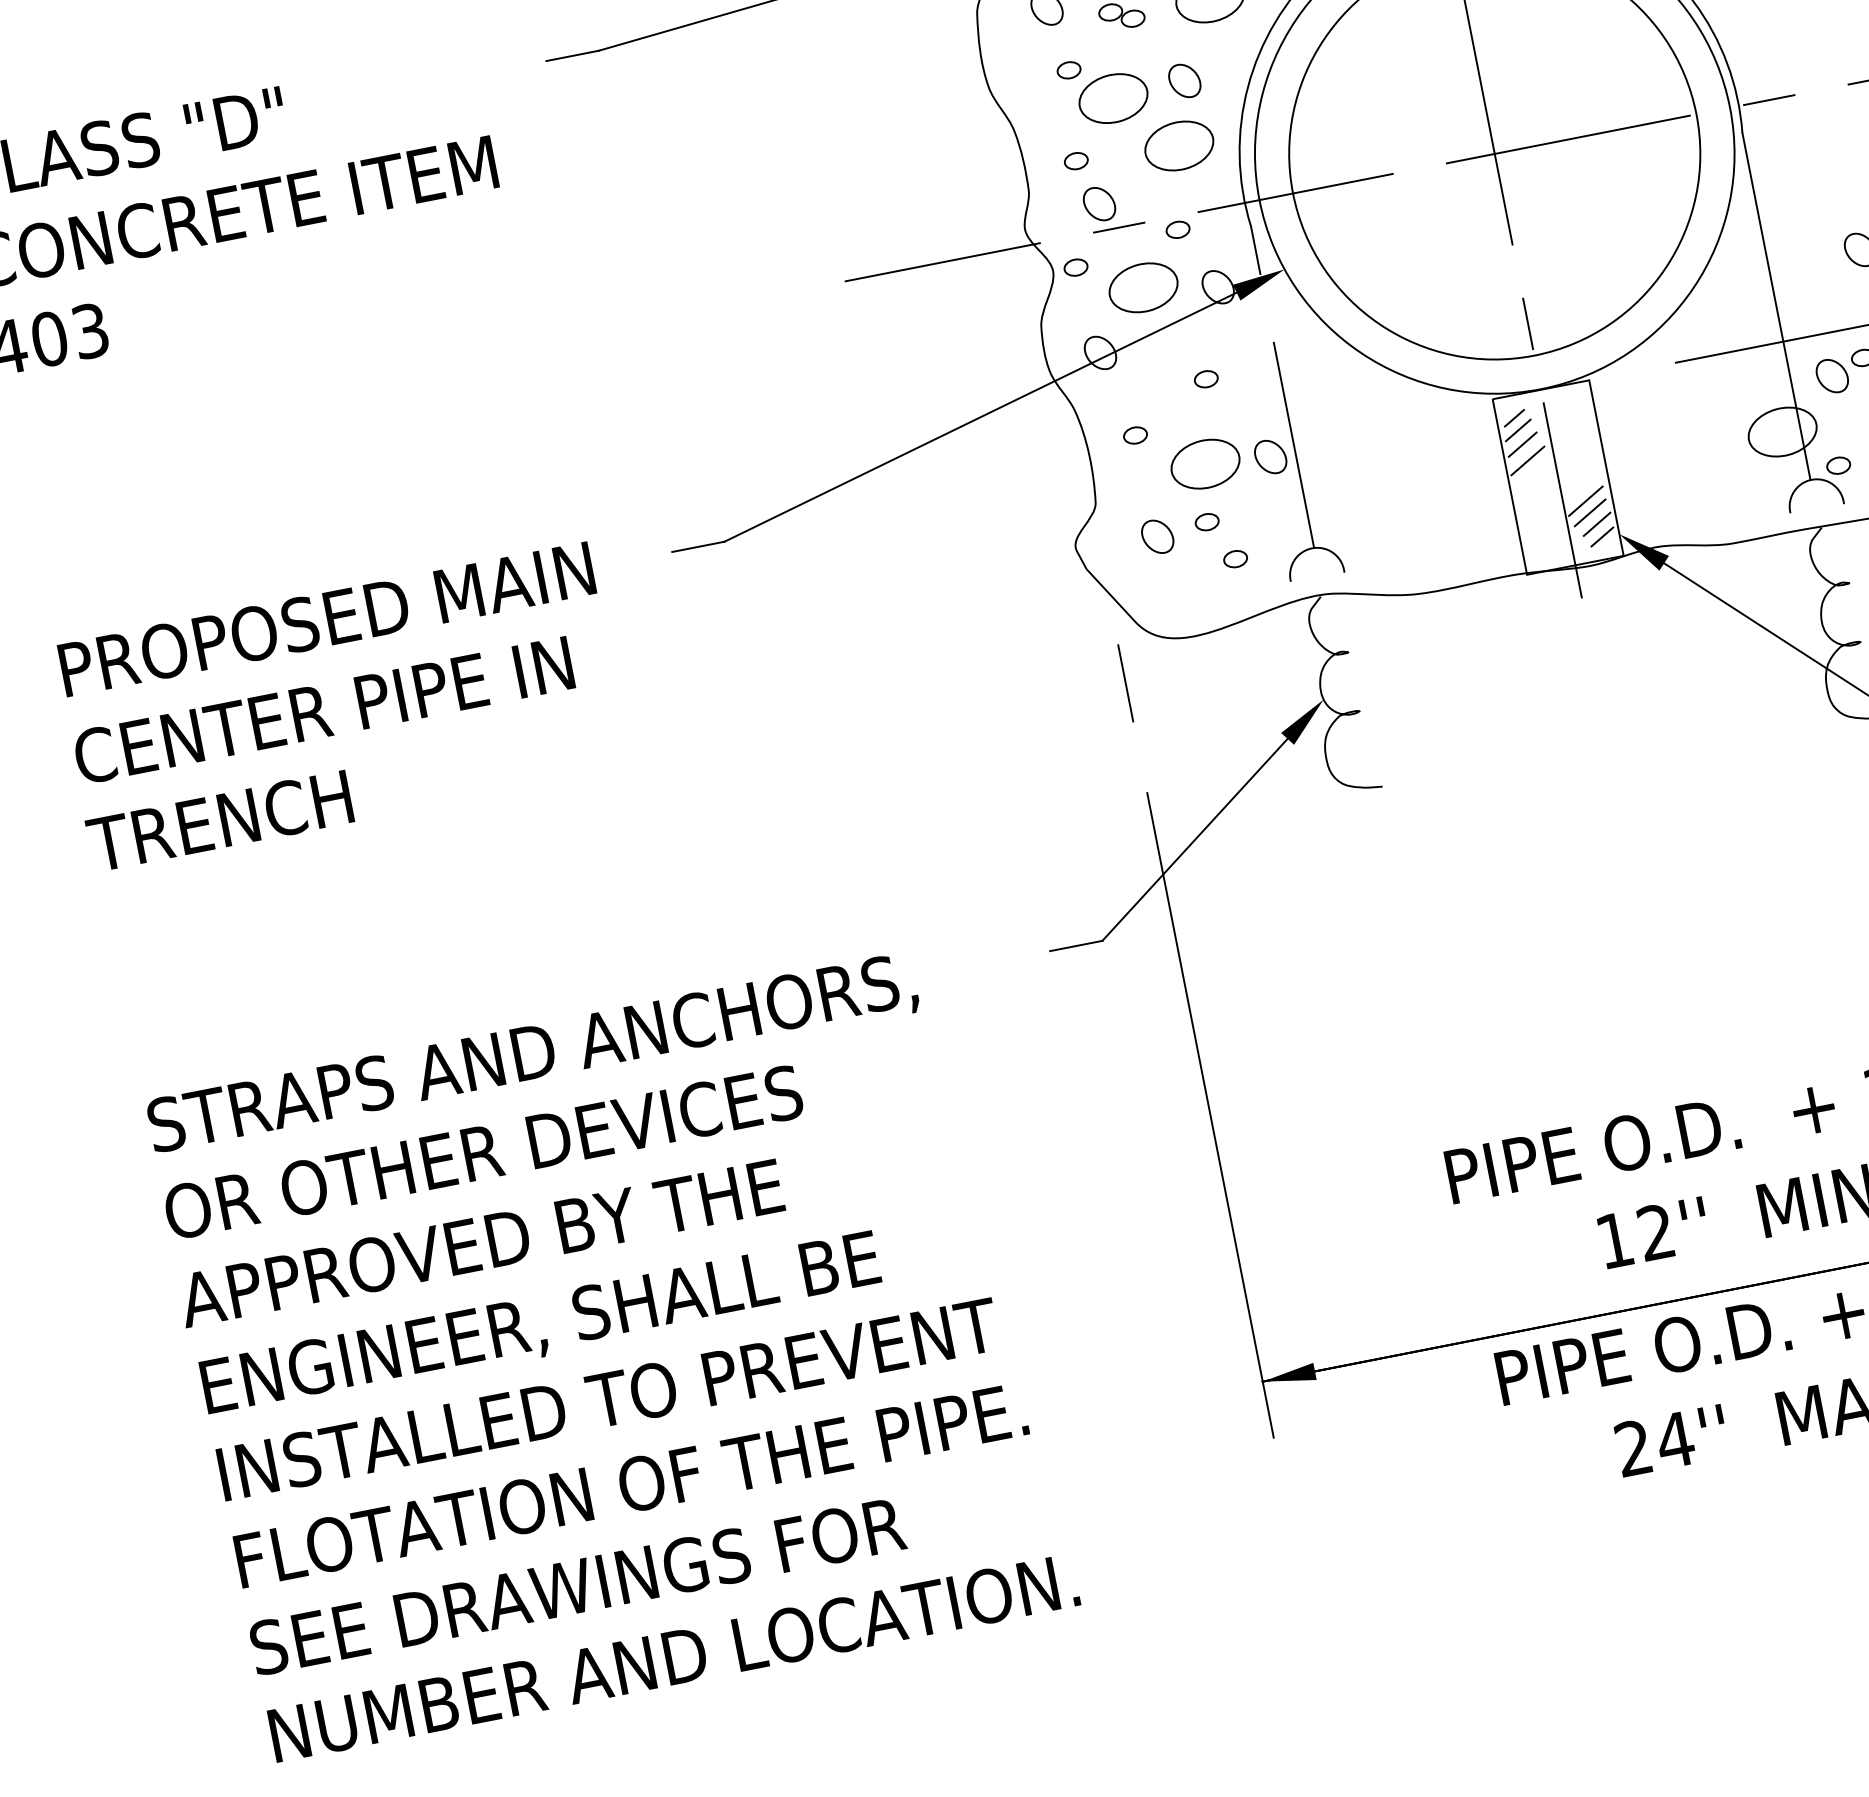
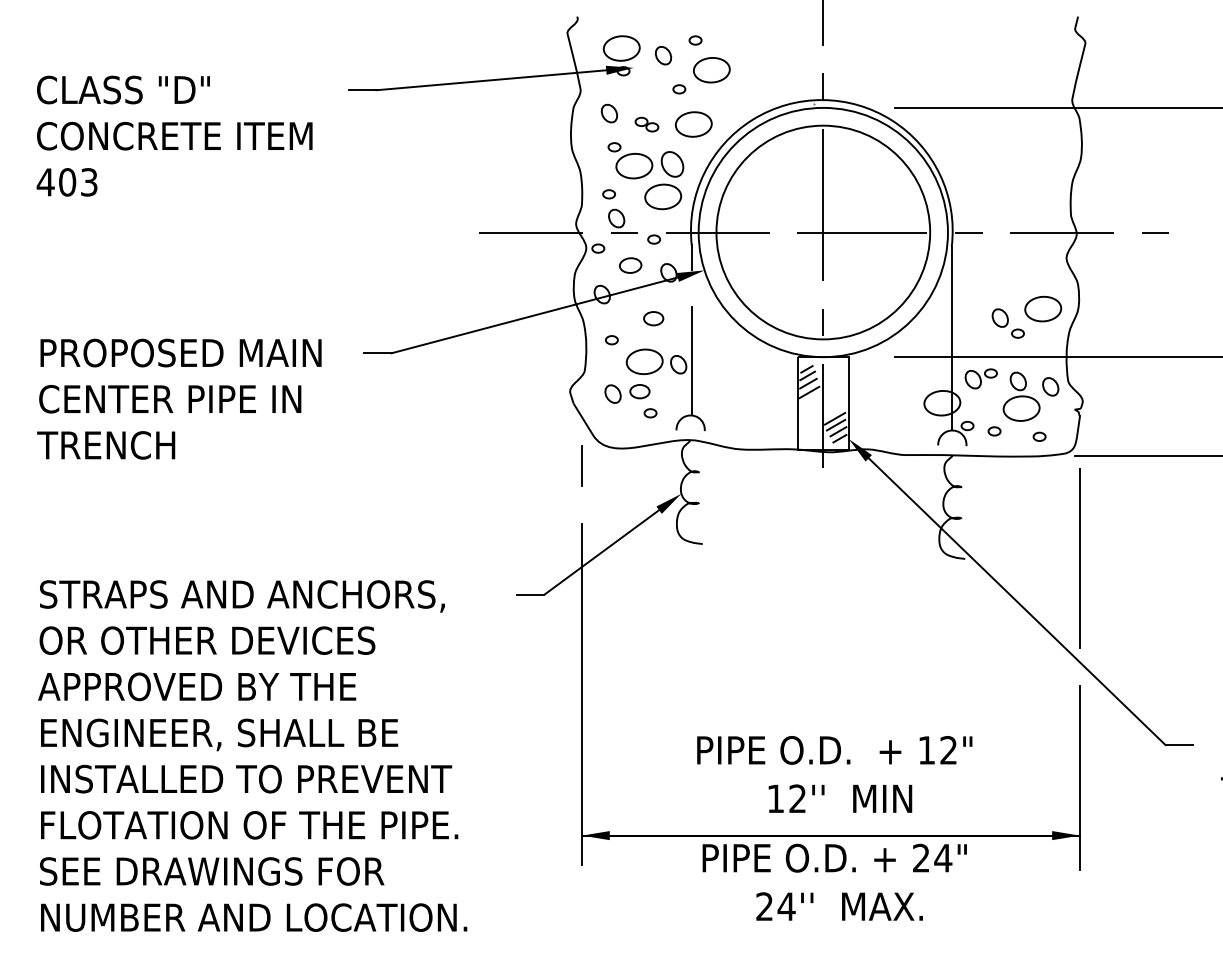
part: (1184, 79) -> (672, 163), size x1.4
part: (1142, 287) -> (630, 265), size x0.6
part: (1206, 379) -> (653, 318), size x1.6
part: (1206, 522) -> (639, 391), size x1.6

